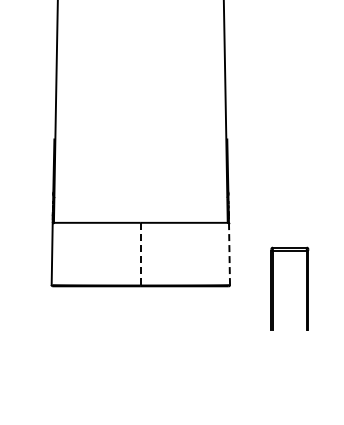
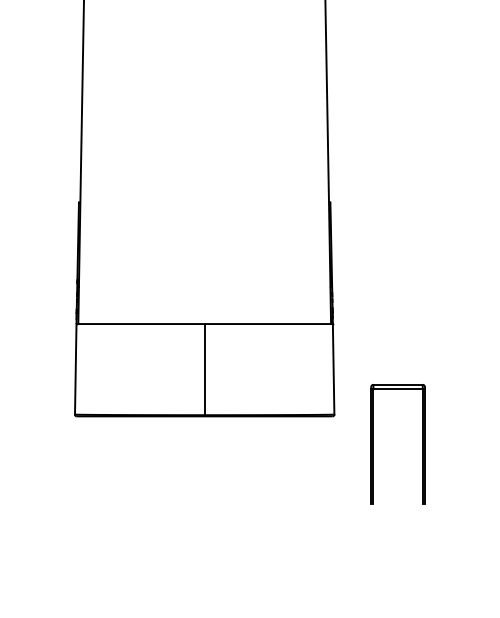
line: (229, 253) -> (333, 368), dashed -> solid
line: (140, 254) -> (204, 370), dashed -> solid
part: (273, 288) -> (374, 444), moved

